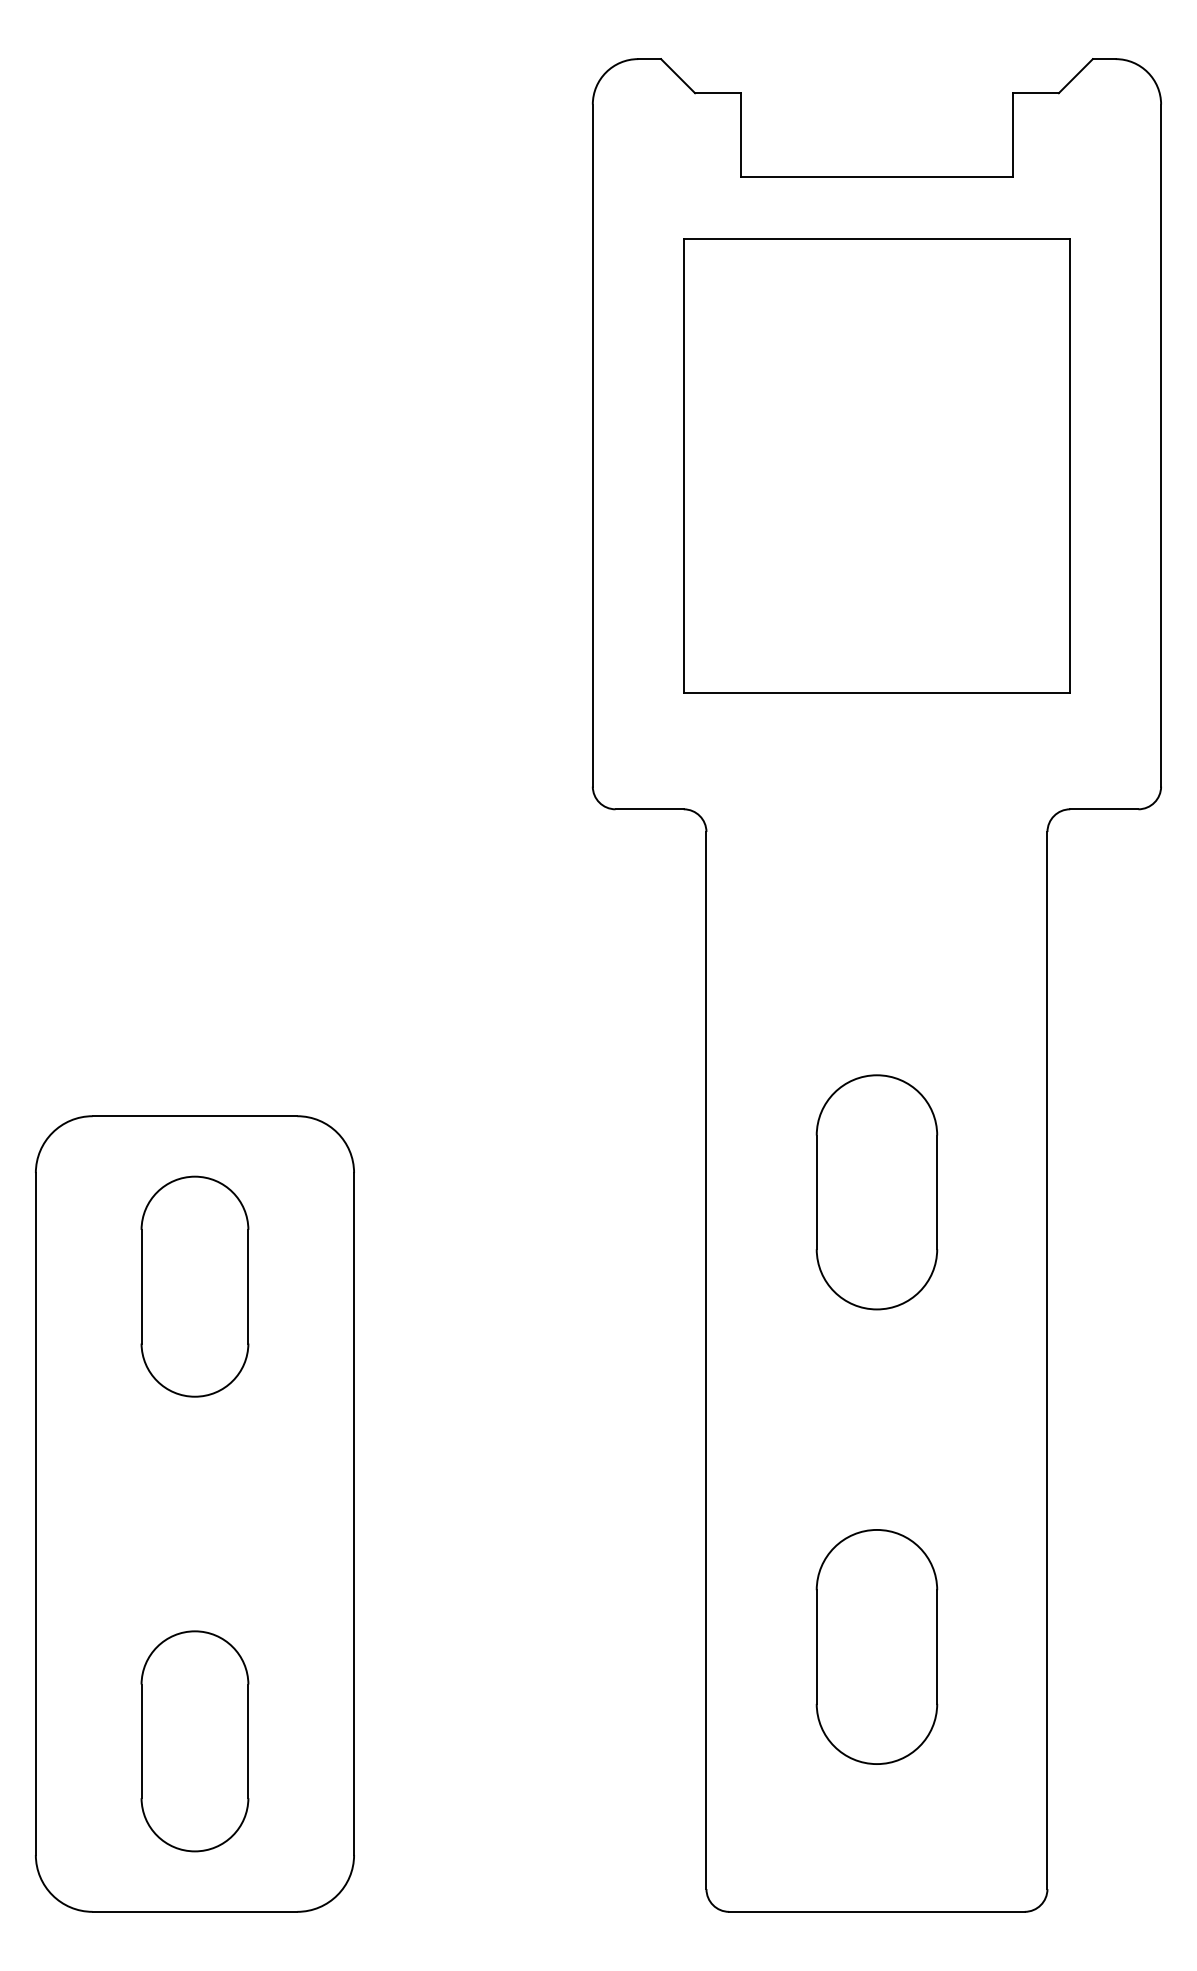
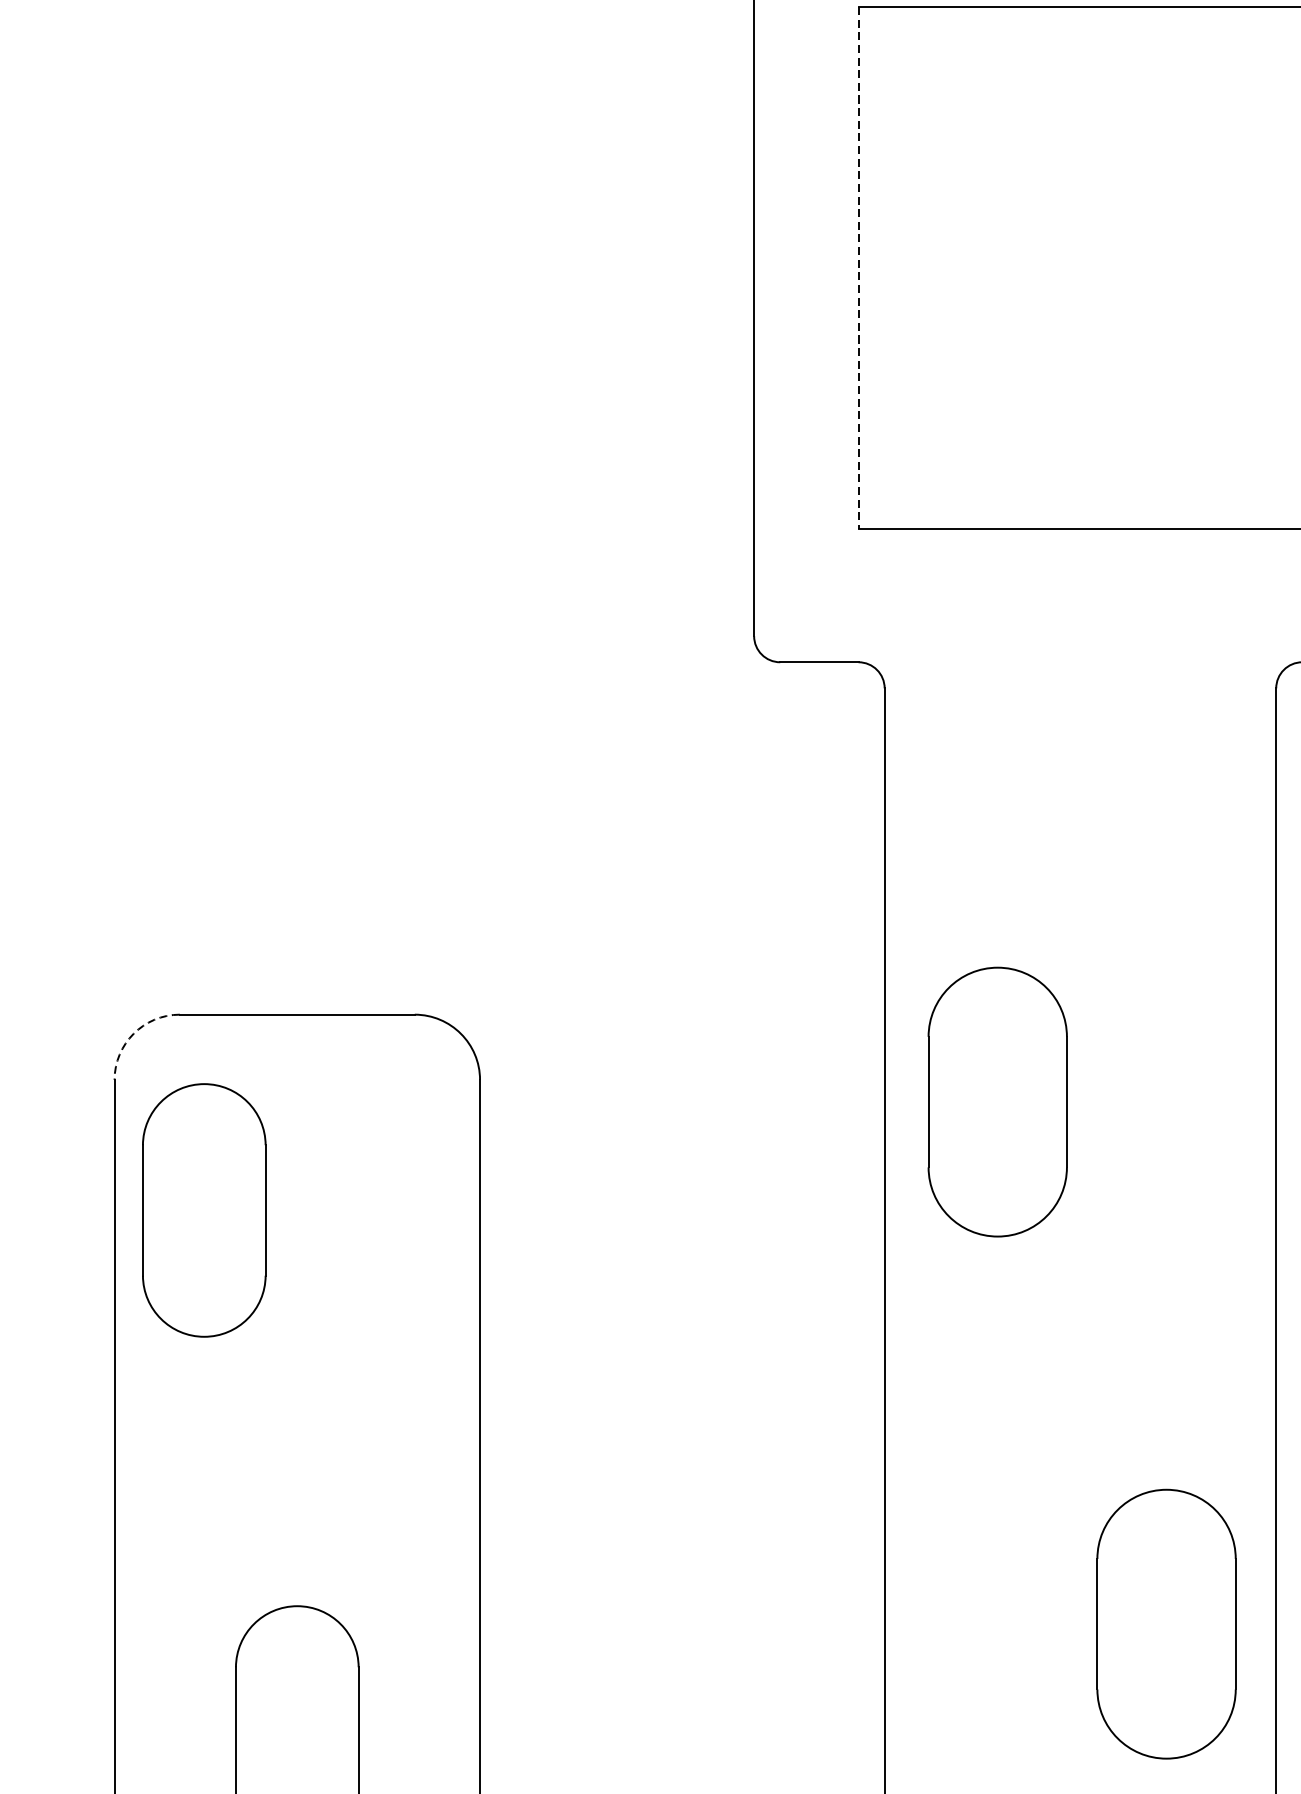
line: (683, 466) -> (858, 268), solid -> dashed
arc: (52, 1132) -> (133, 1033), solid -> dashed
part: (876, 1192) -> (997, 1102), moved
part: (194, 1286) -> (203, 1210), moved
part: (876, 1646) -> (1166, 1623), moved

